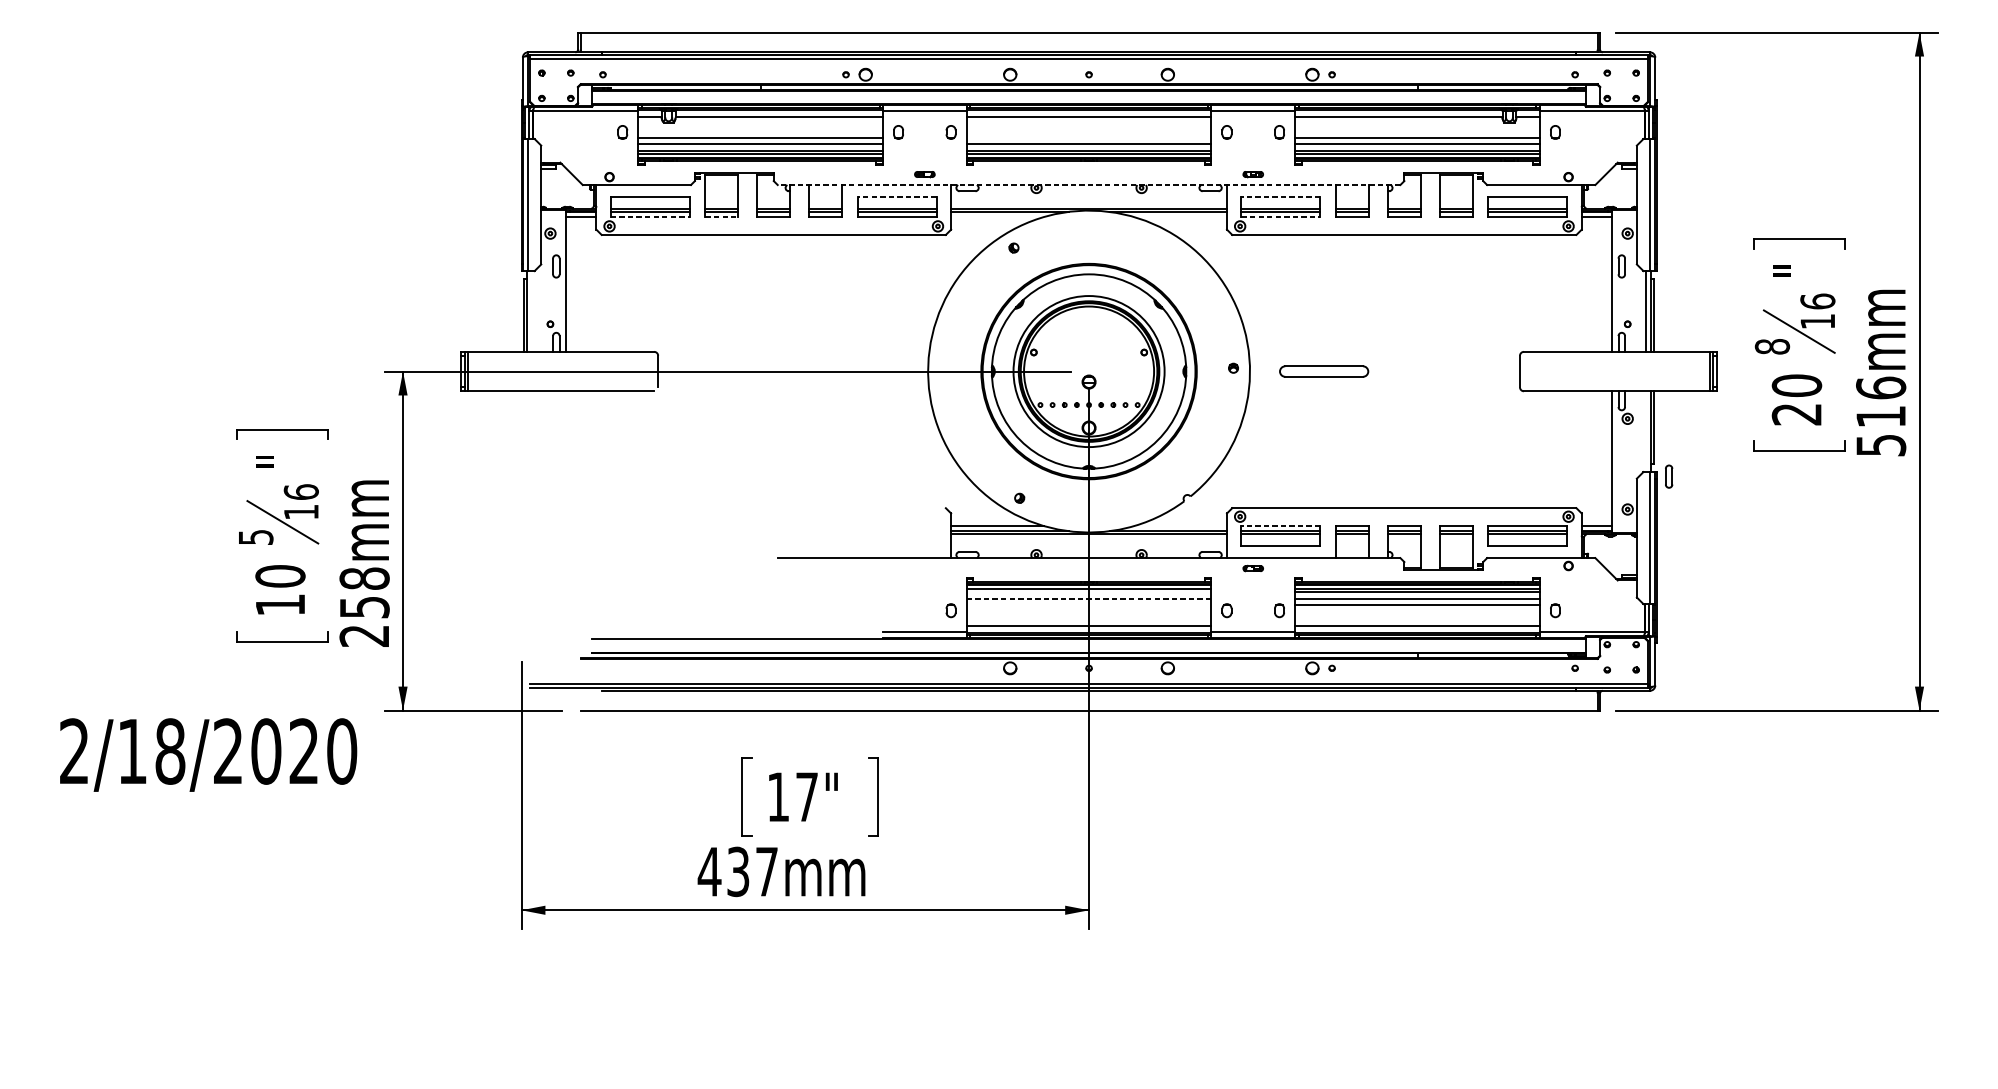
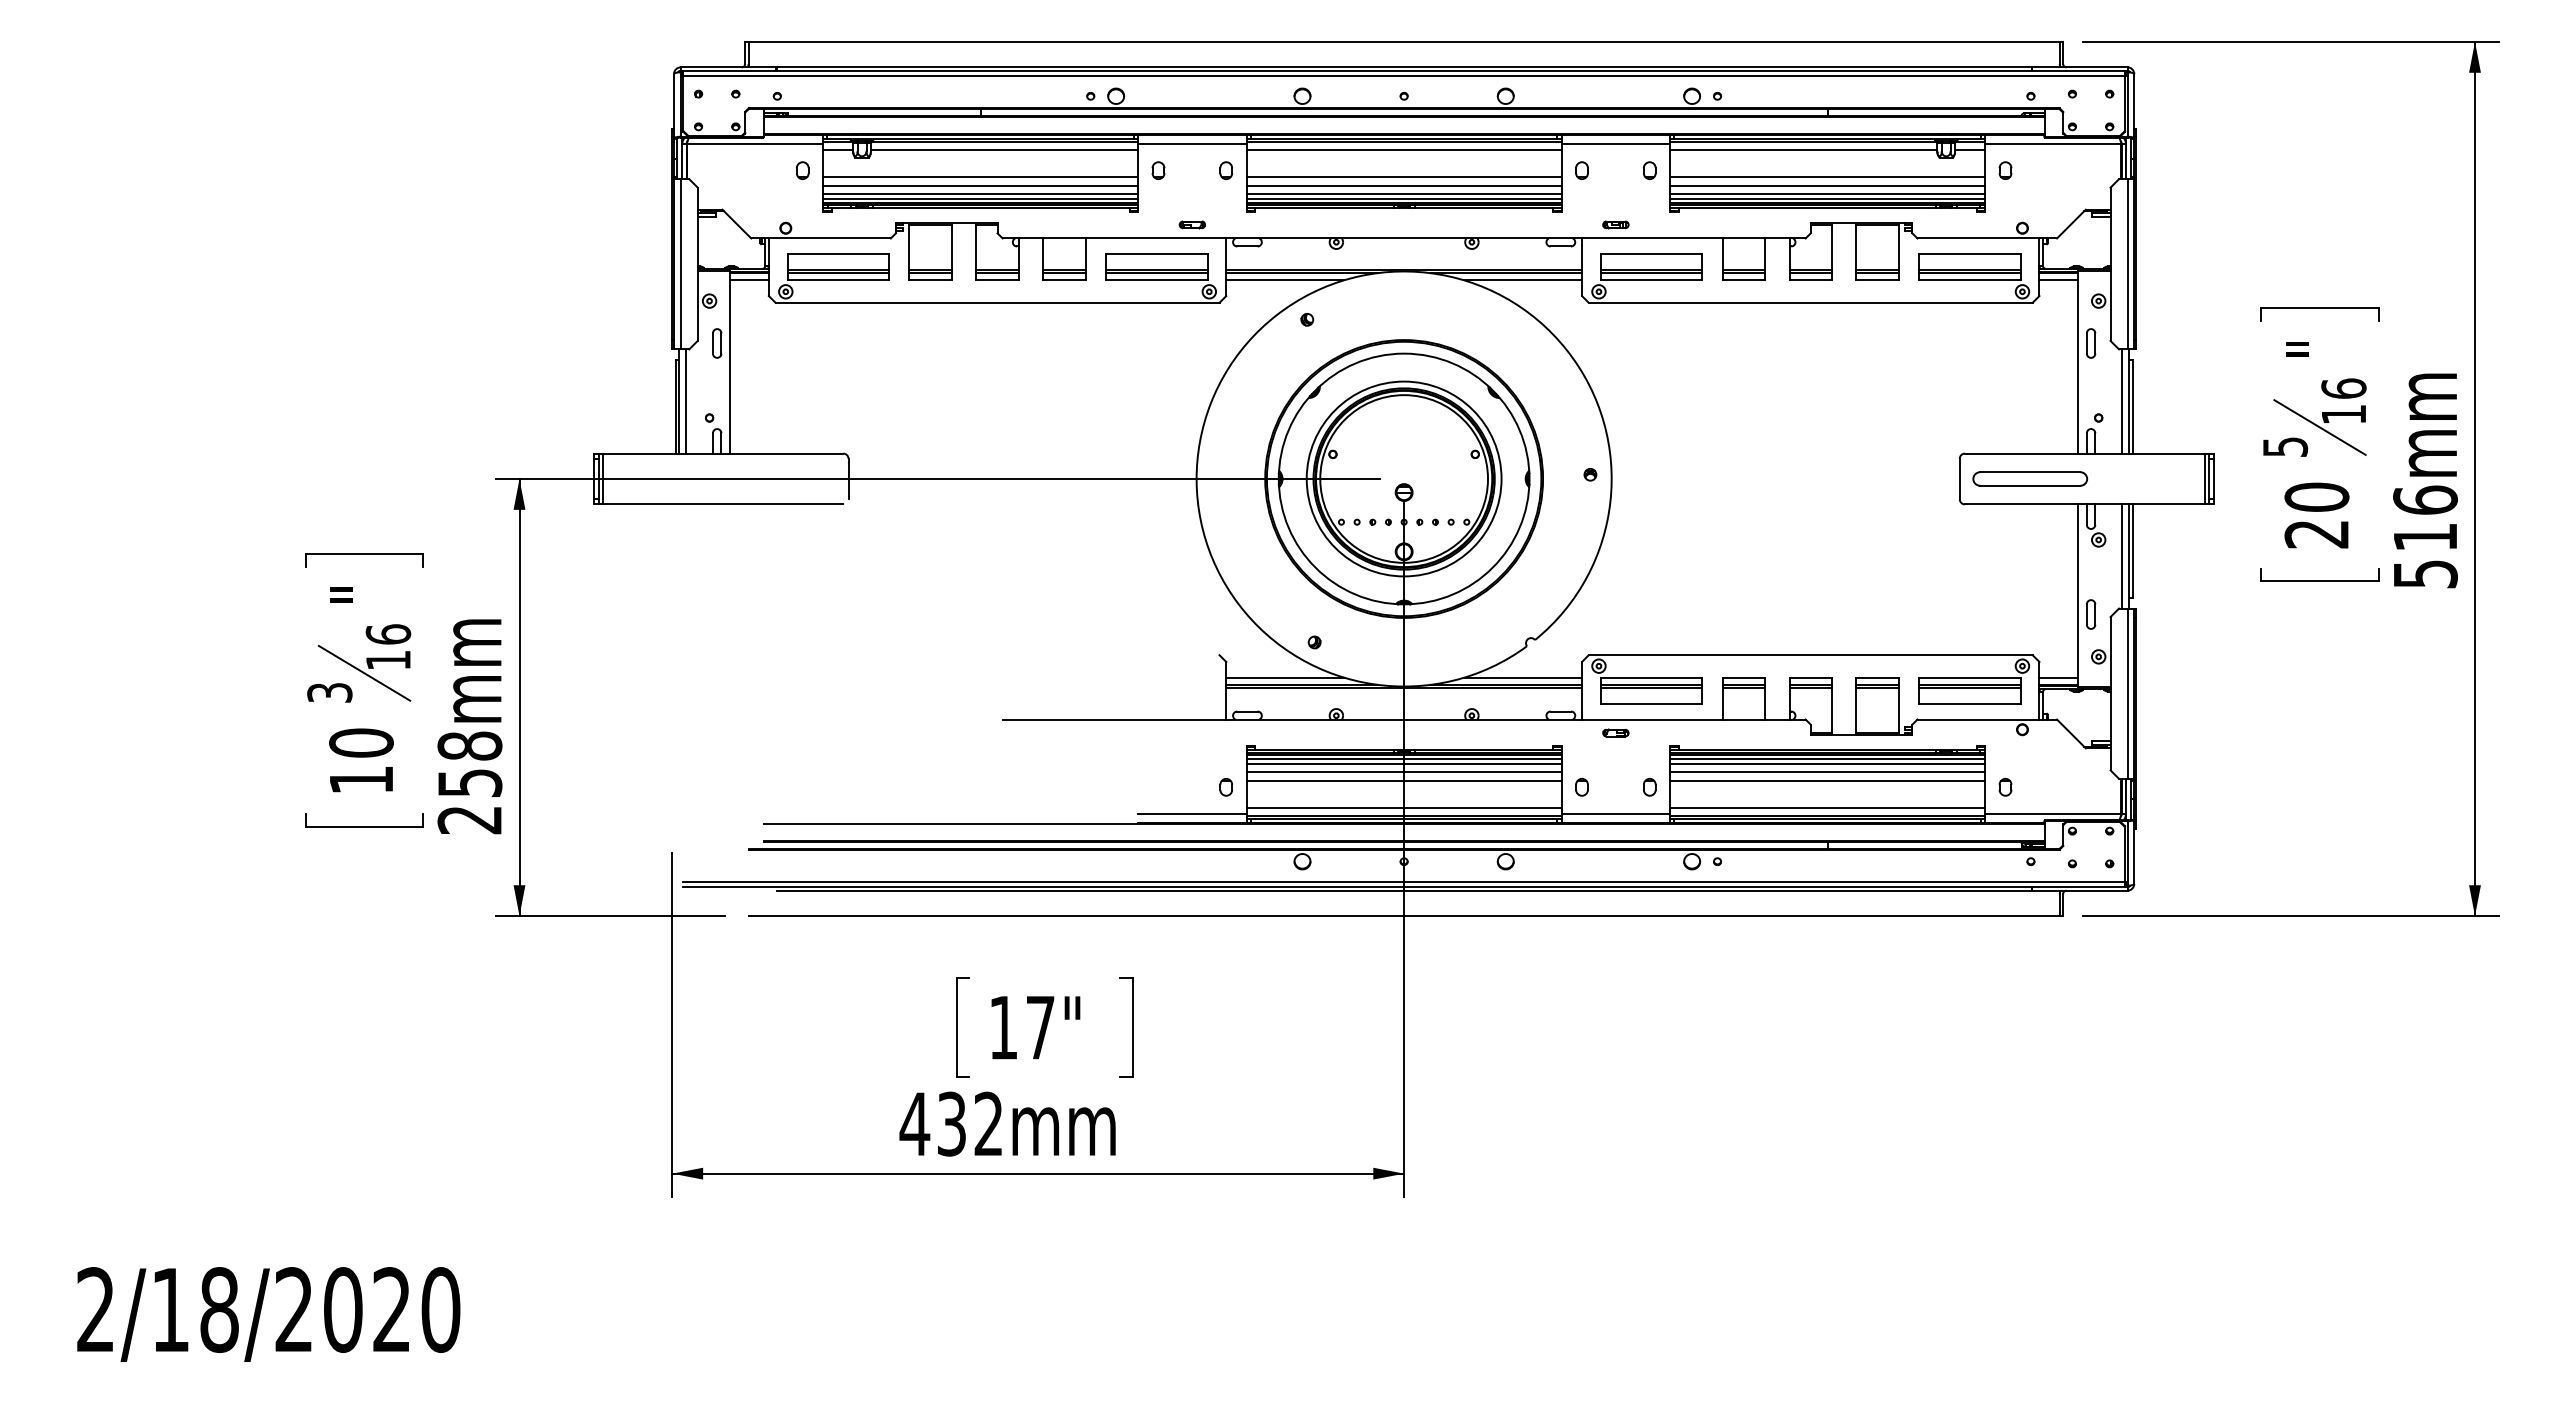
line: (1088, 137) -> (1403, 177), added
line: (1088, 185) -> (1403, 238), dashed -> solid
line: (897, 197) -> (1156, 254), dashed -> solid
line: (1280, 197) -> (1651, 254), dashed -> solid
line: (650, 216) -> (838, 279), dashed -> solid
line: (722, 216) -> (931, 279), dashed -> solid
line: (997, 216) -> (1285, 279), added
line: (1180, 216) -> (1522, 279), added
line: (1280, 216) -> (1651, 279), dashed -> solid
line: (531, 311) -> (685, 401), added
text: (1772, 347) -> (2285, 447), 8 -> 5
part: (1324, 371) -> (2030, 478), moved
line: (1646, 431) -> (2122, 556), added
part: (1669, 476) -> (2091, 614), moved
line: (1180, 526) -> (1522, 678), added
line: (1280, 526) -> (1651, 678), dashed -> solid
text: (255, 537) -> (329, 692), 5 -> 3
line: (1088, 592) -> (1403, 763), added
line: (1089, 599) -> (1404, 772), dashed -> solid
line: (1088, 605) -> (1403, 780), added
text: (208, 755) -> (268, 1314), moved
text: (766, 871) -> (988, 1123), 437mm -> 432mm

